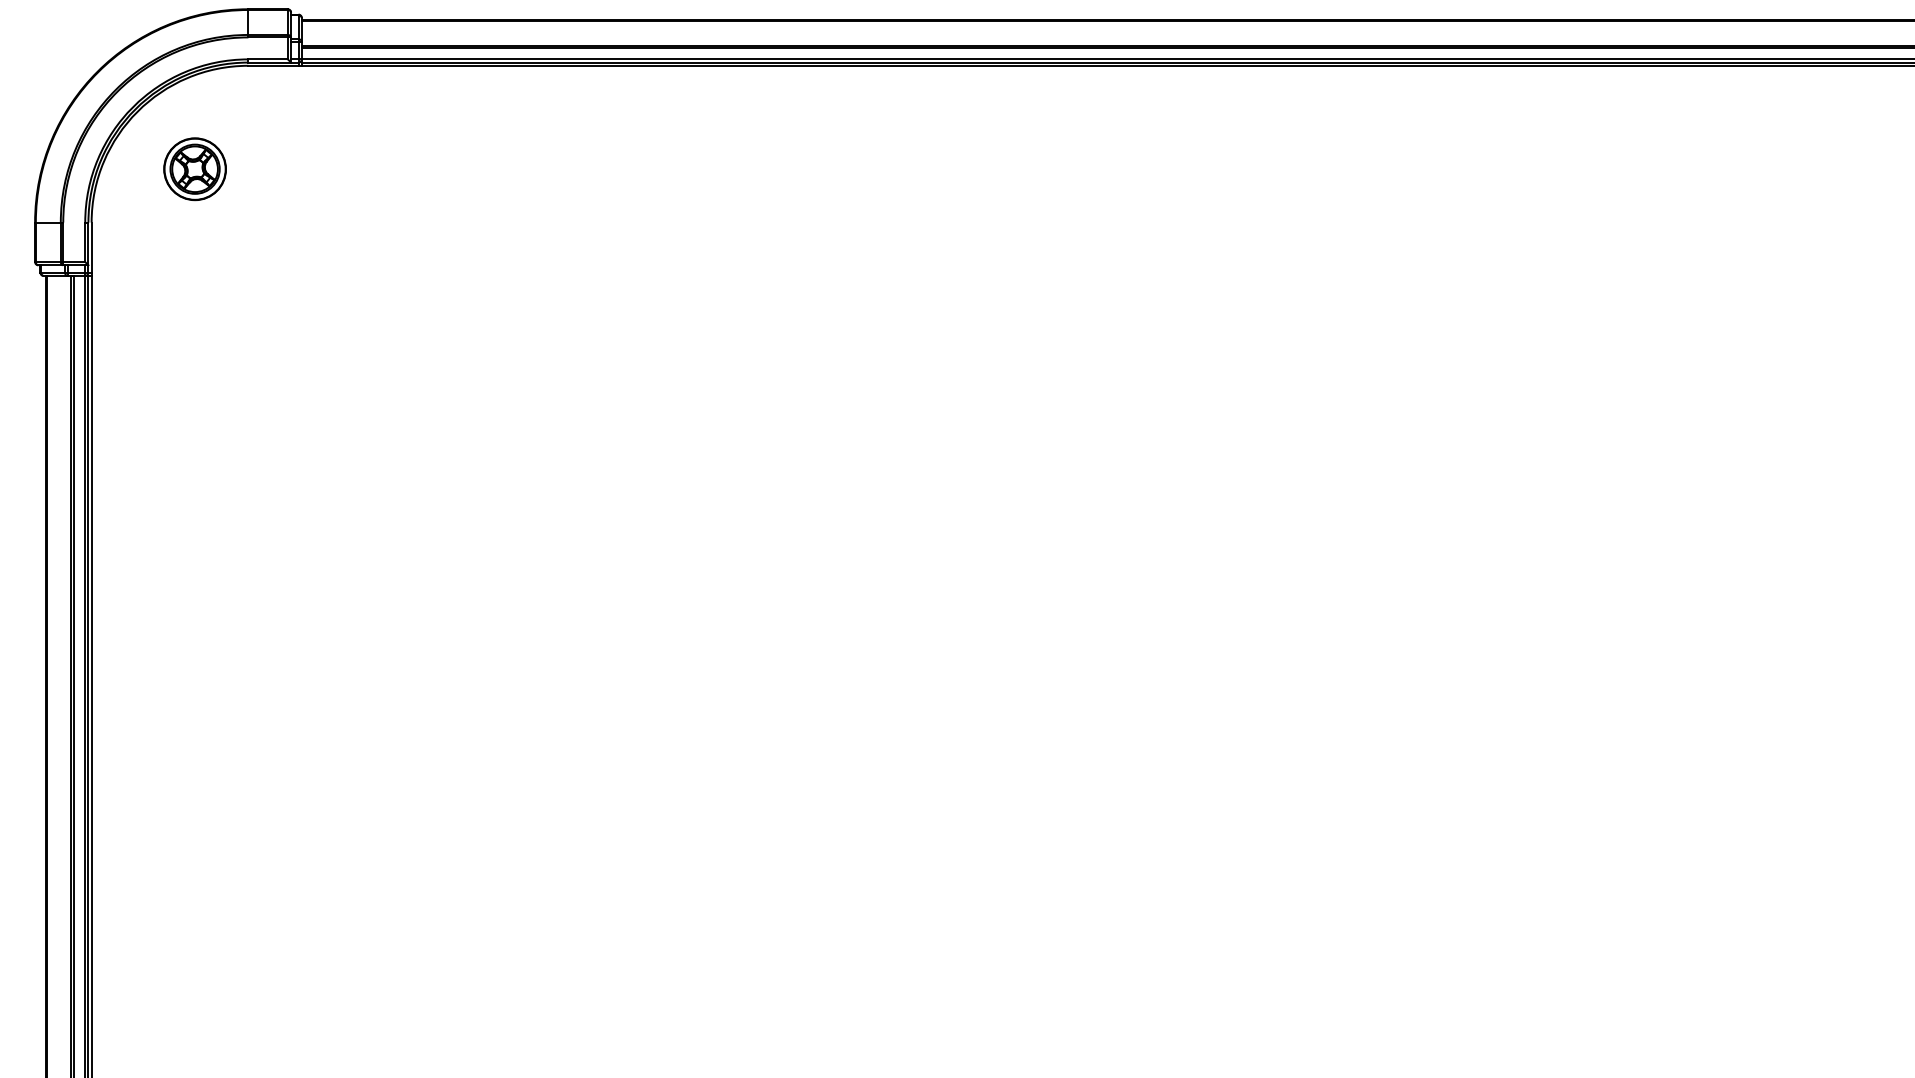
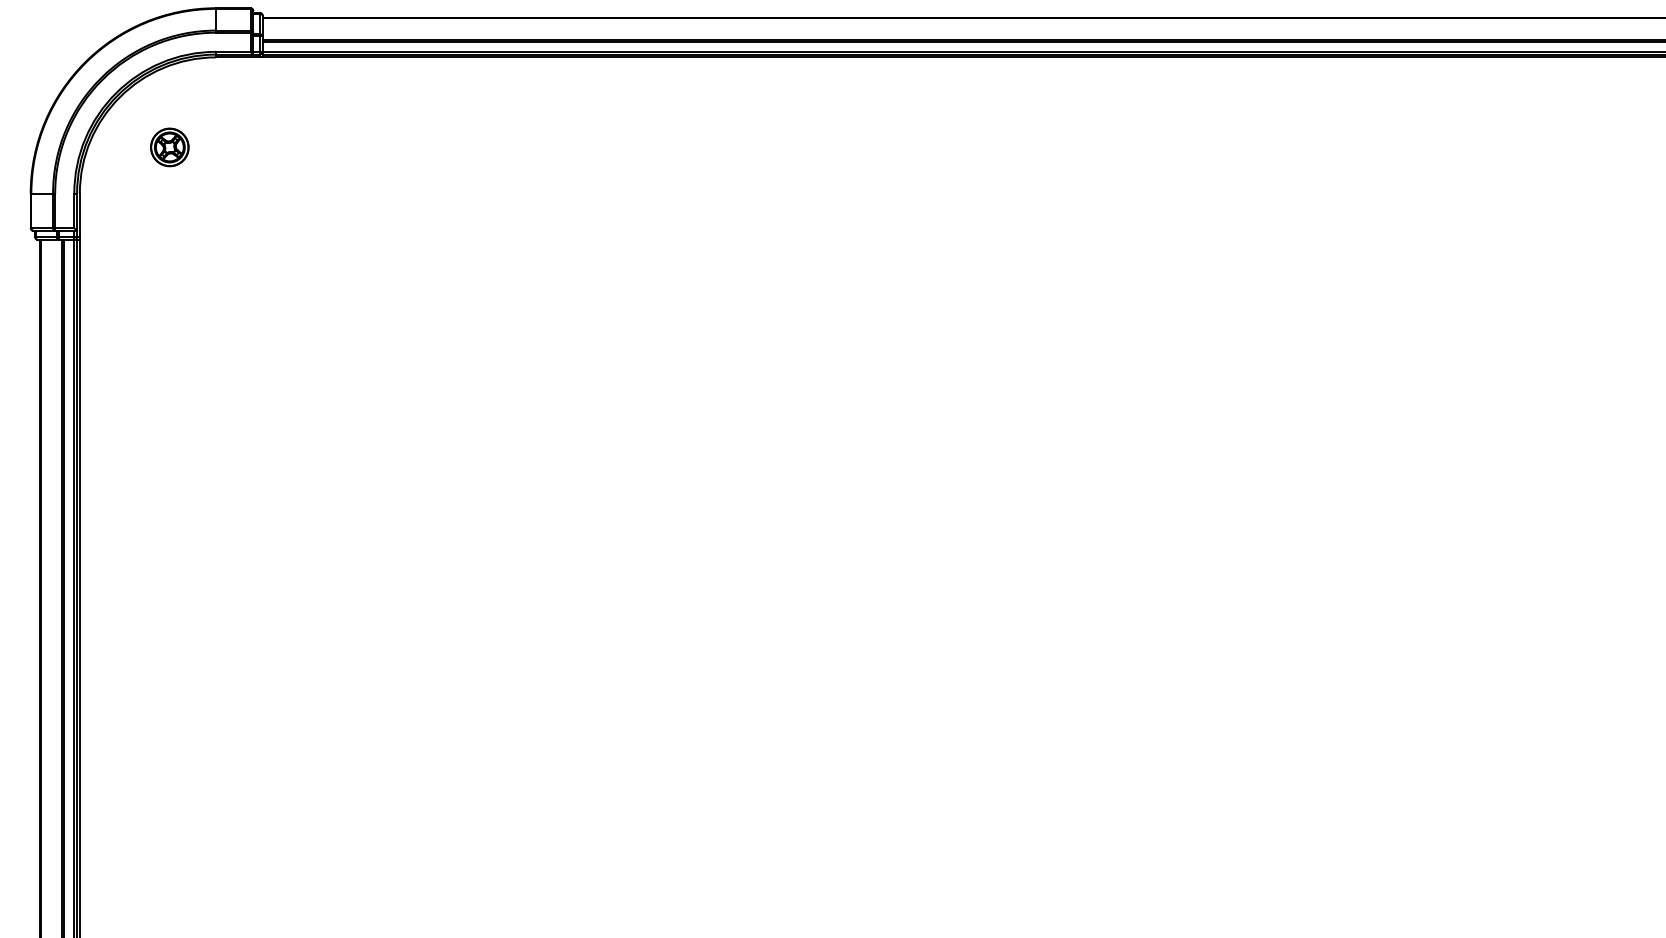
part: (194, 169) -> (169, 147), size x0.7

